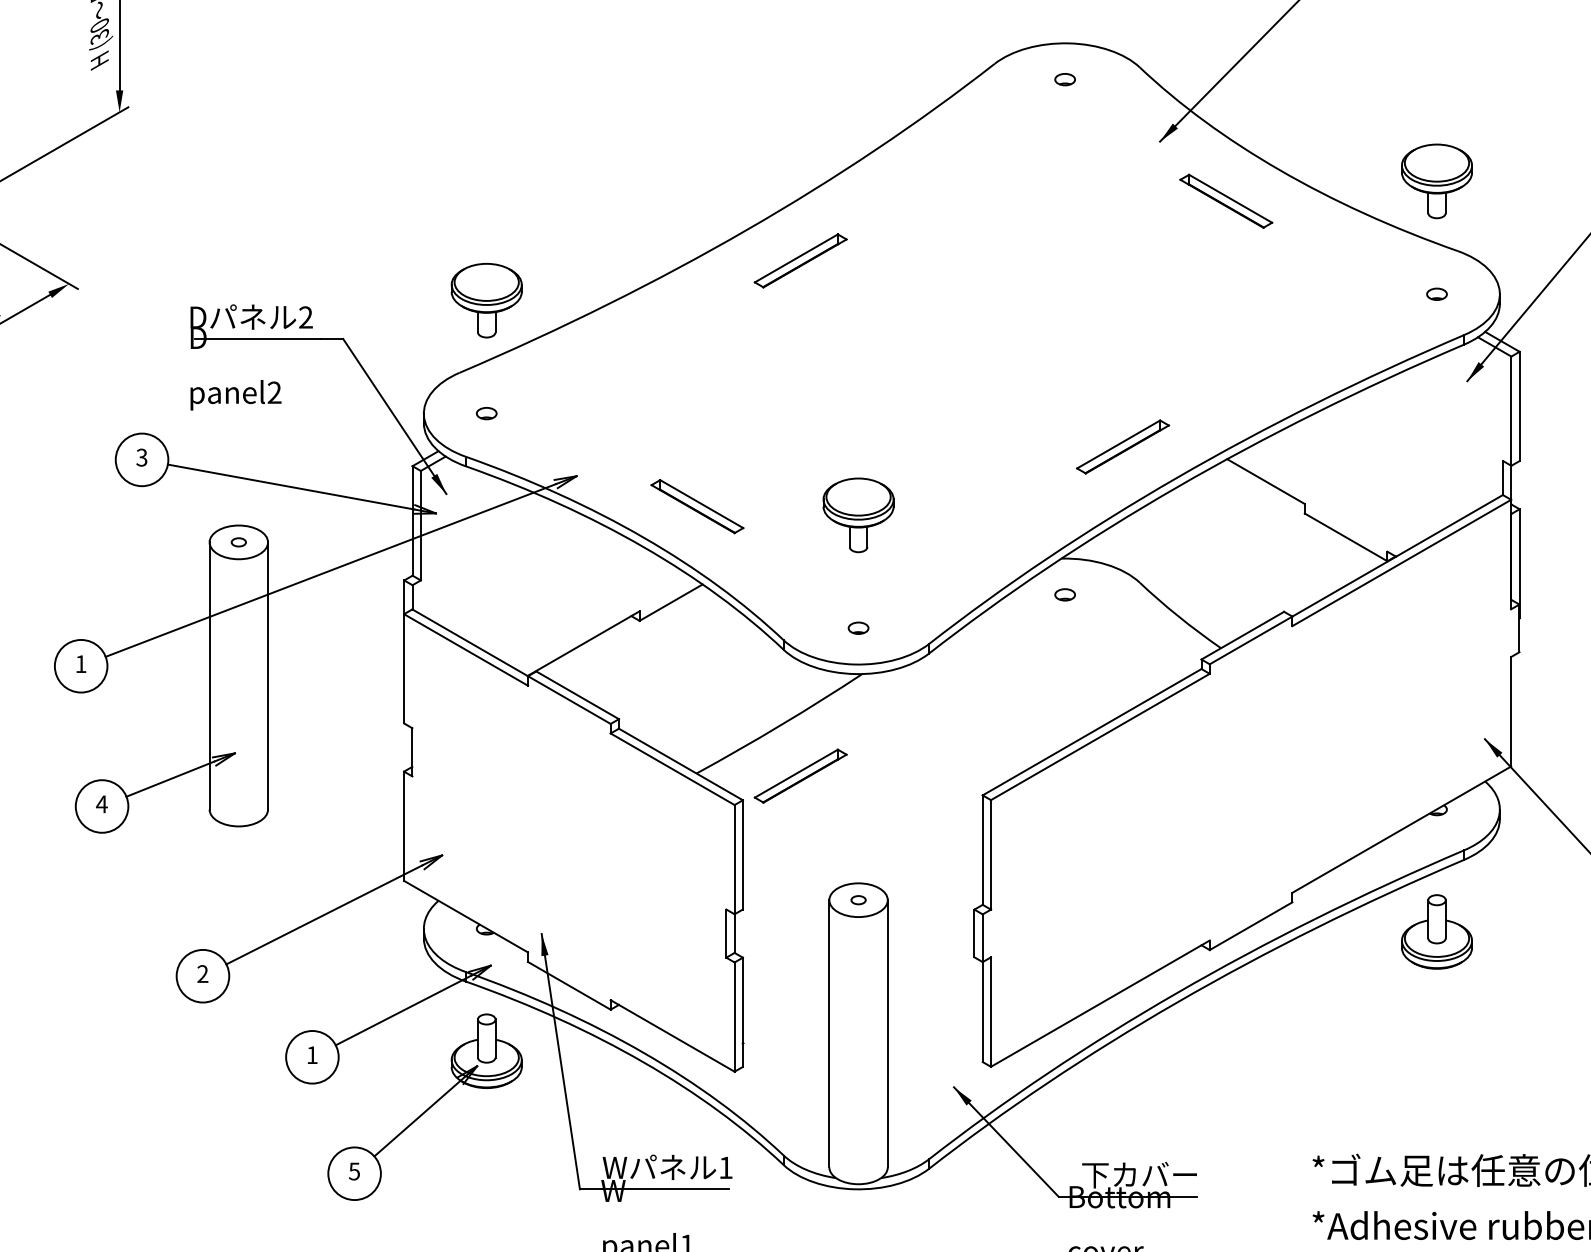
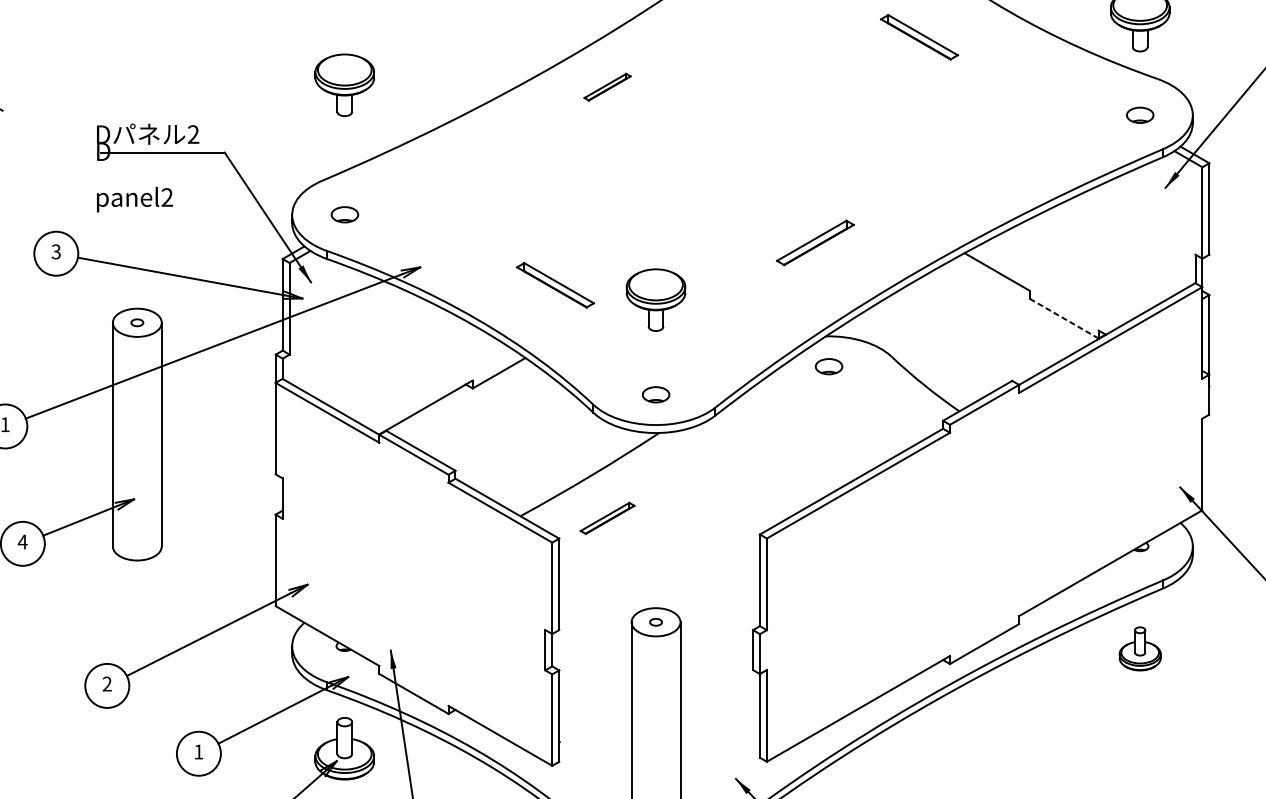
part: (1226, 200) -> (919, 36), moved
part: (800, 260) -> (607, 86), size x0.6
part: (1436, 293) -> (1139, 114), size x1.6
part: (486, 300) -> (344, 85), moved
part: (486, 413) -> (344, 214), size x1.6
part: (1122, 446) -> (815, 242), moved
part: (697, 506) -> (555, 285), moved
line: (1346, 537) -> (1064, 318), solid -> dashed
part: (1064, 594) -> (828, 366), size x1.6
part: (858, 627) -> (655, 394), size x1.6
part: (800, 775) -> (607, 517), size x0.7
part: (1436, 931) -> (1139, 648), size x0.7

